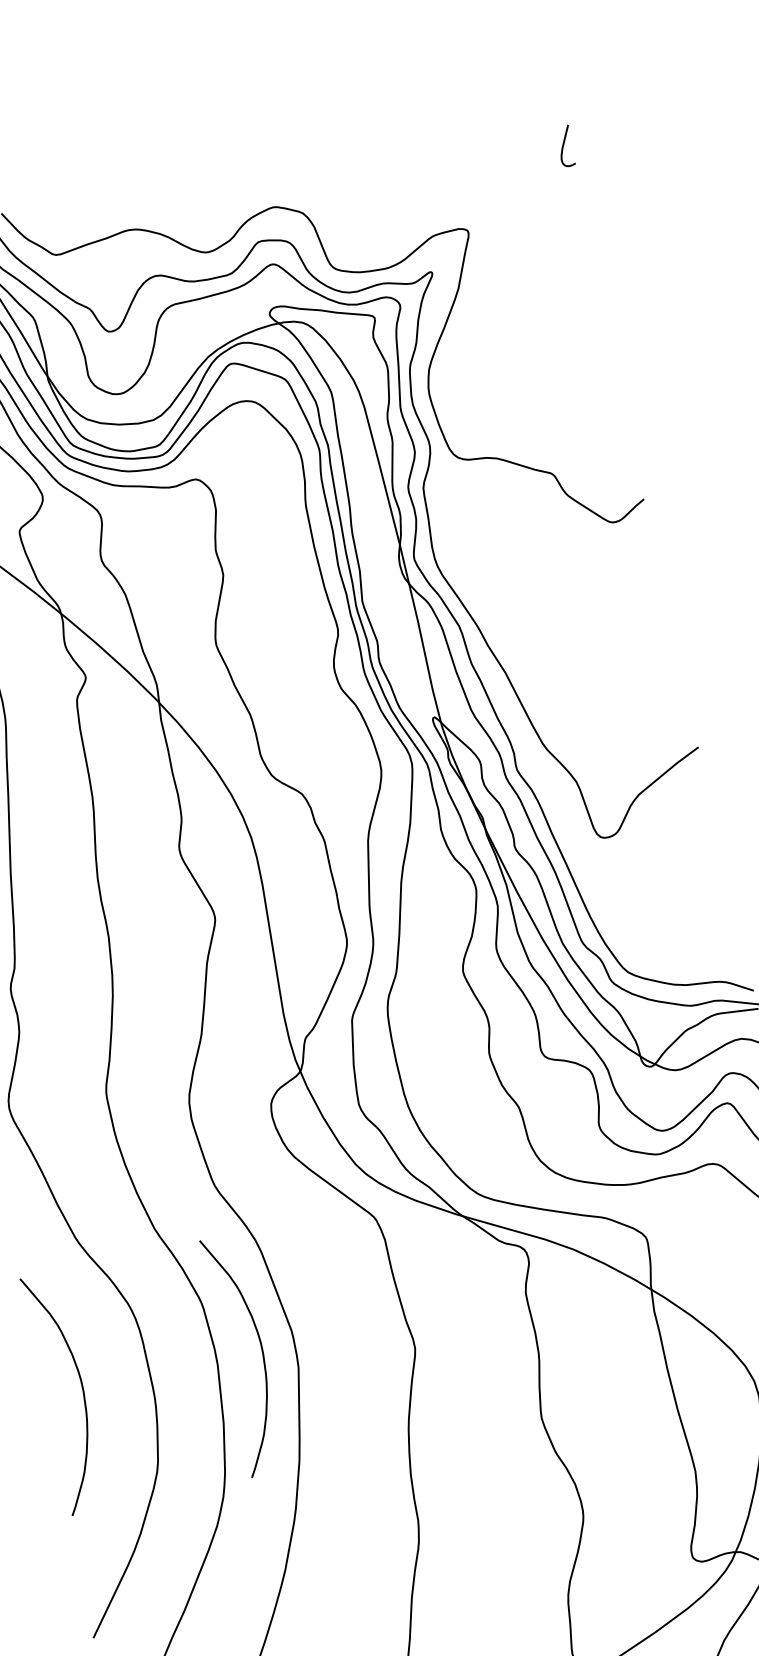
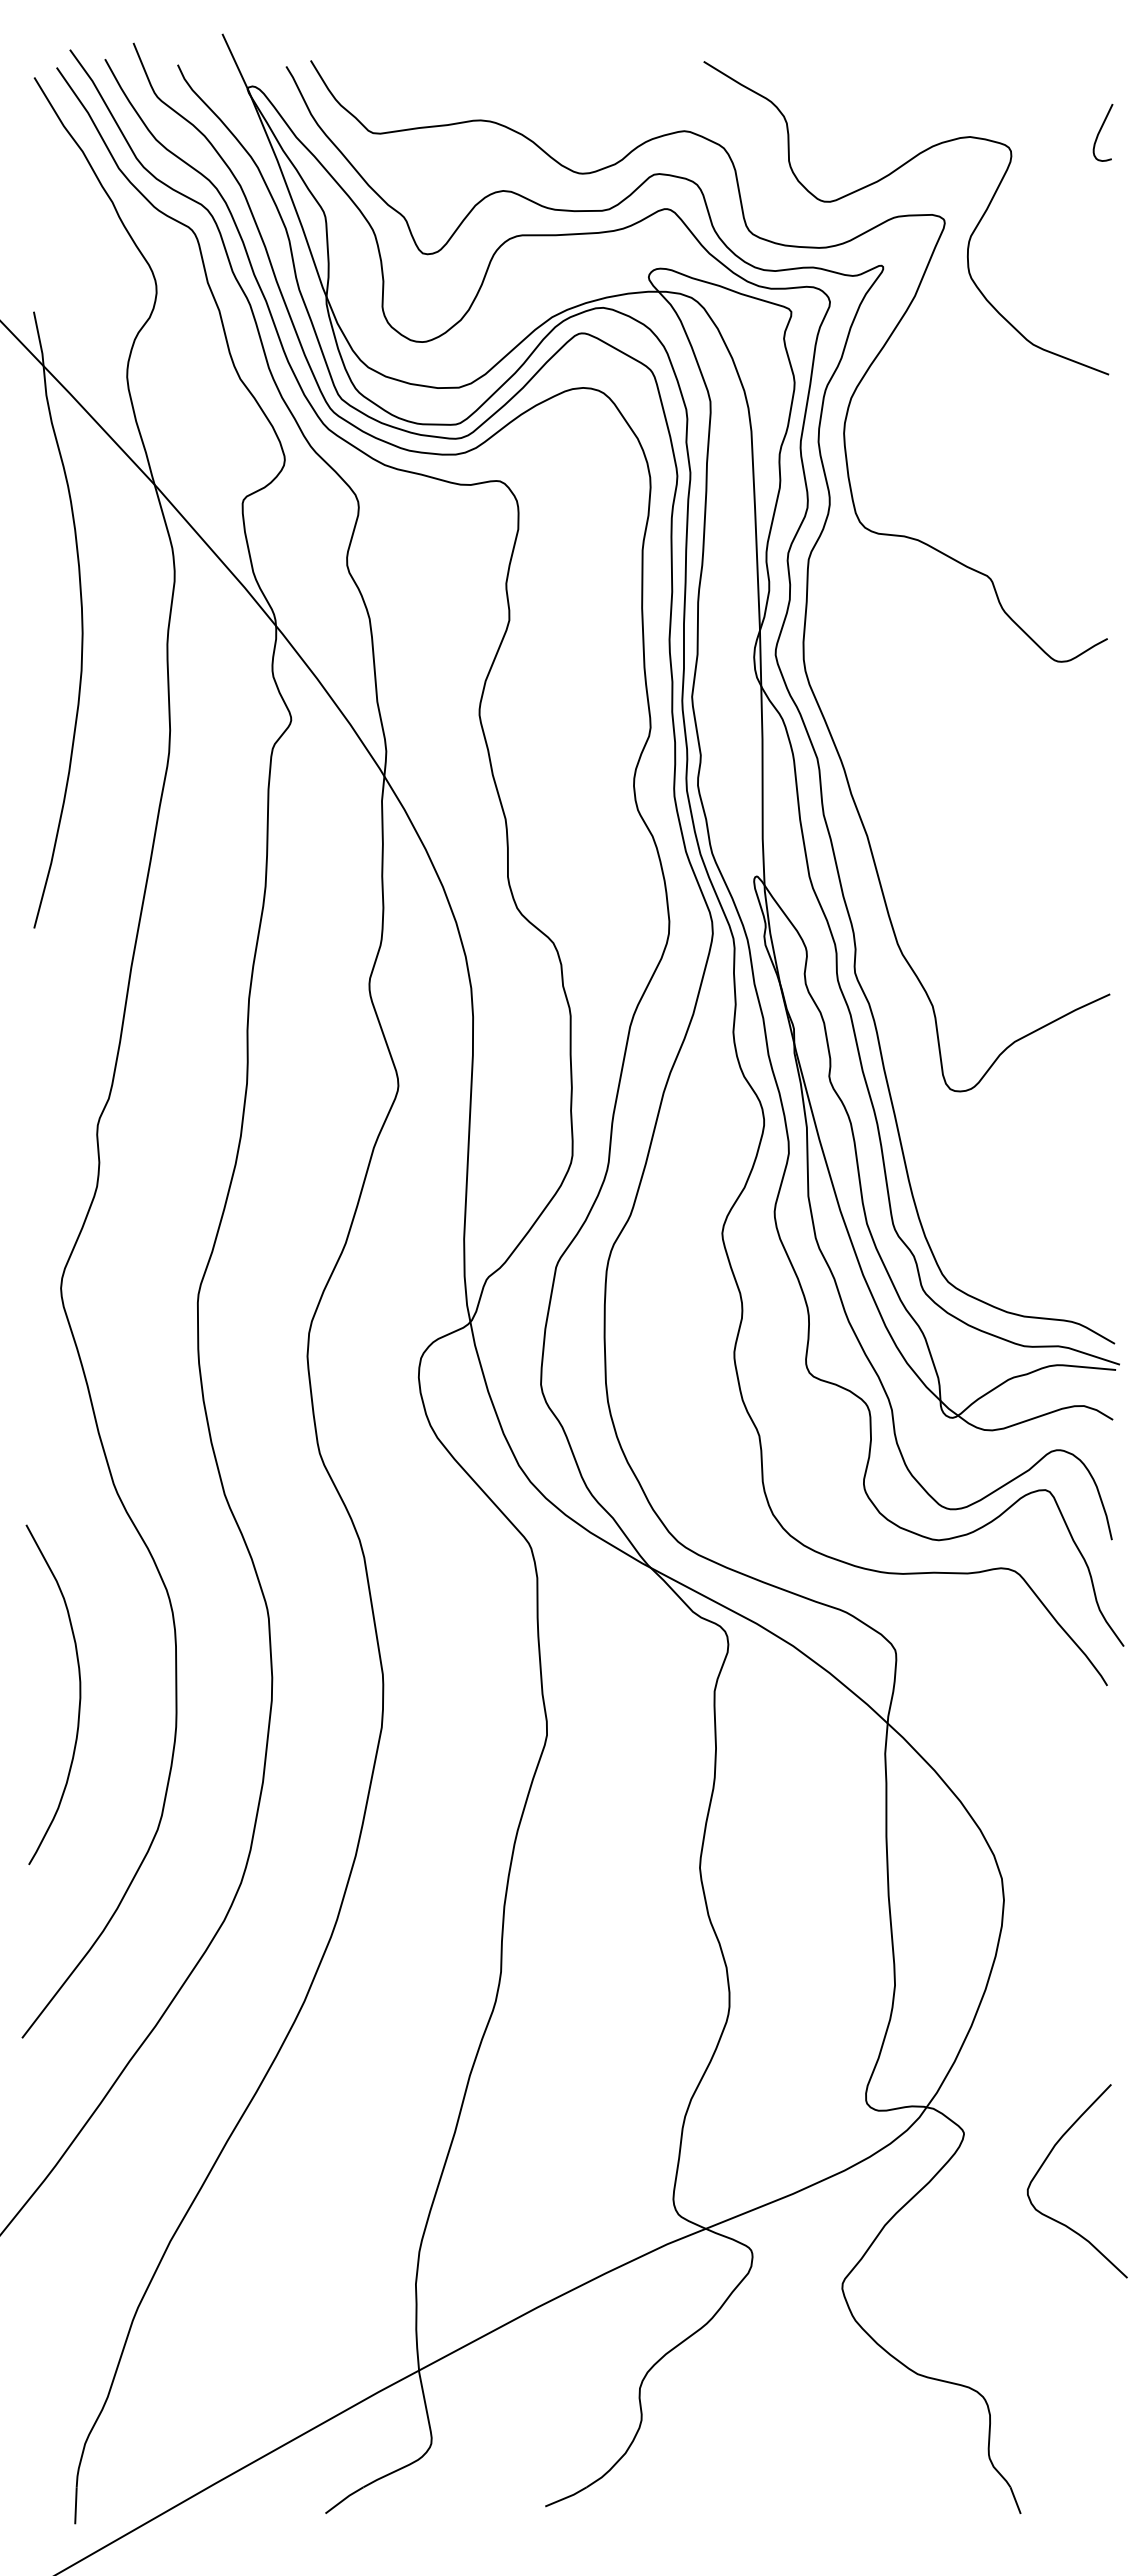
curve: (419, 211) -> (883, 179), added
curve: (262, 1351) -> (336, 1694), removed

